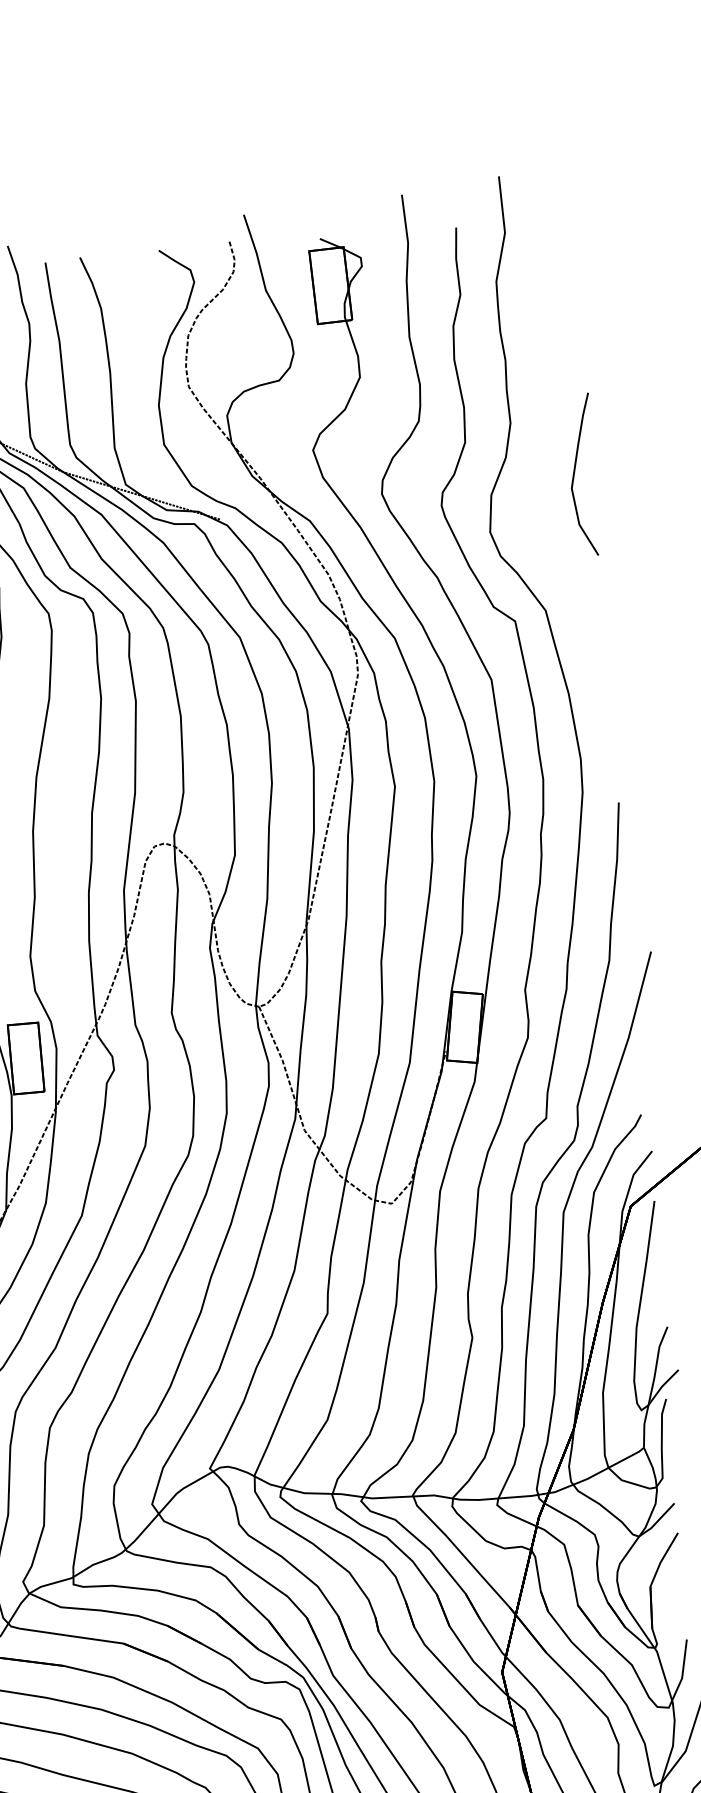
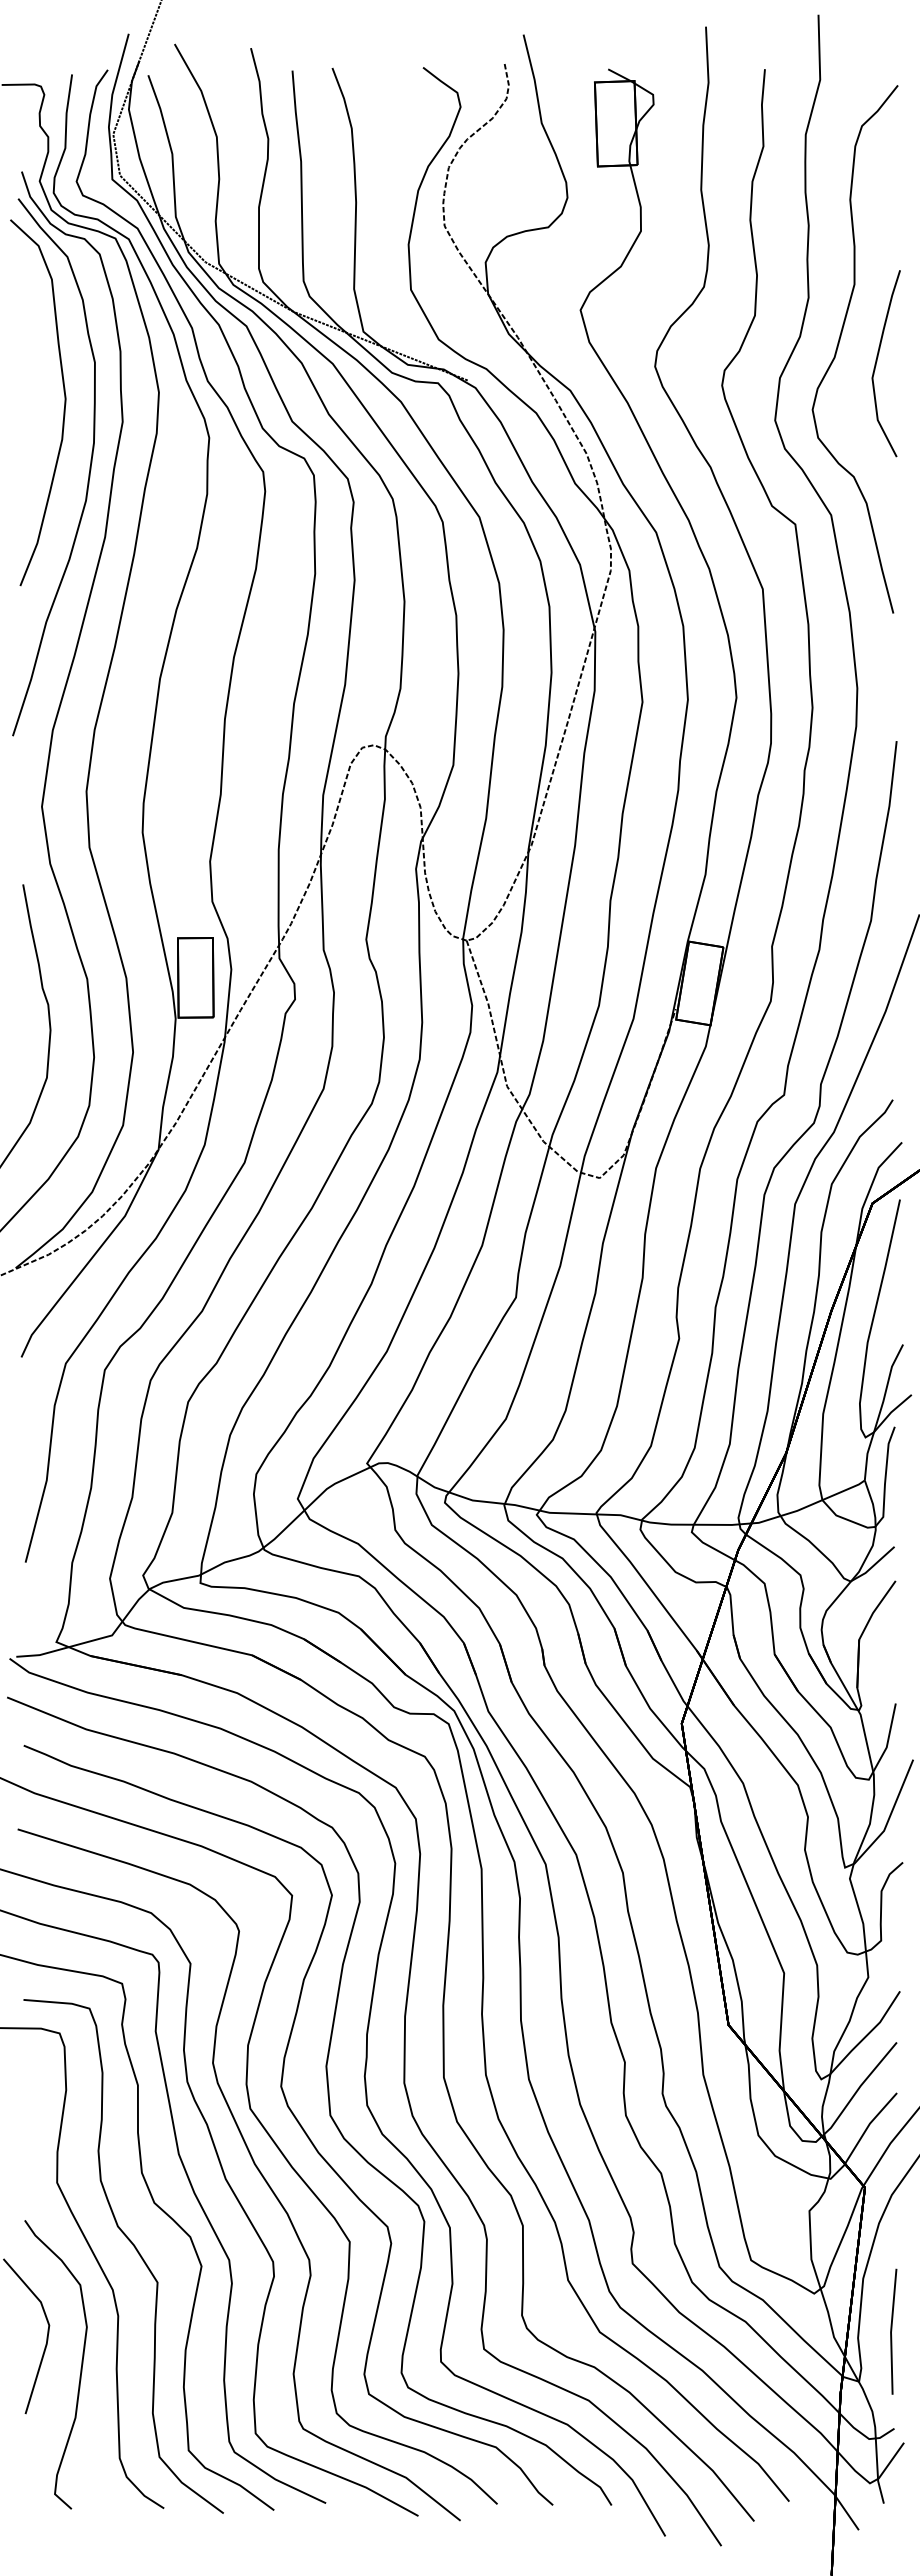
curve: (540, 461) -> (839, 344), added

